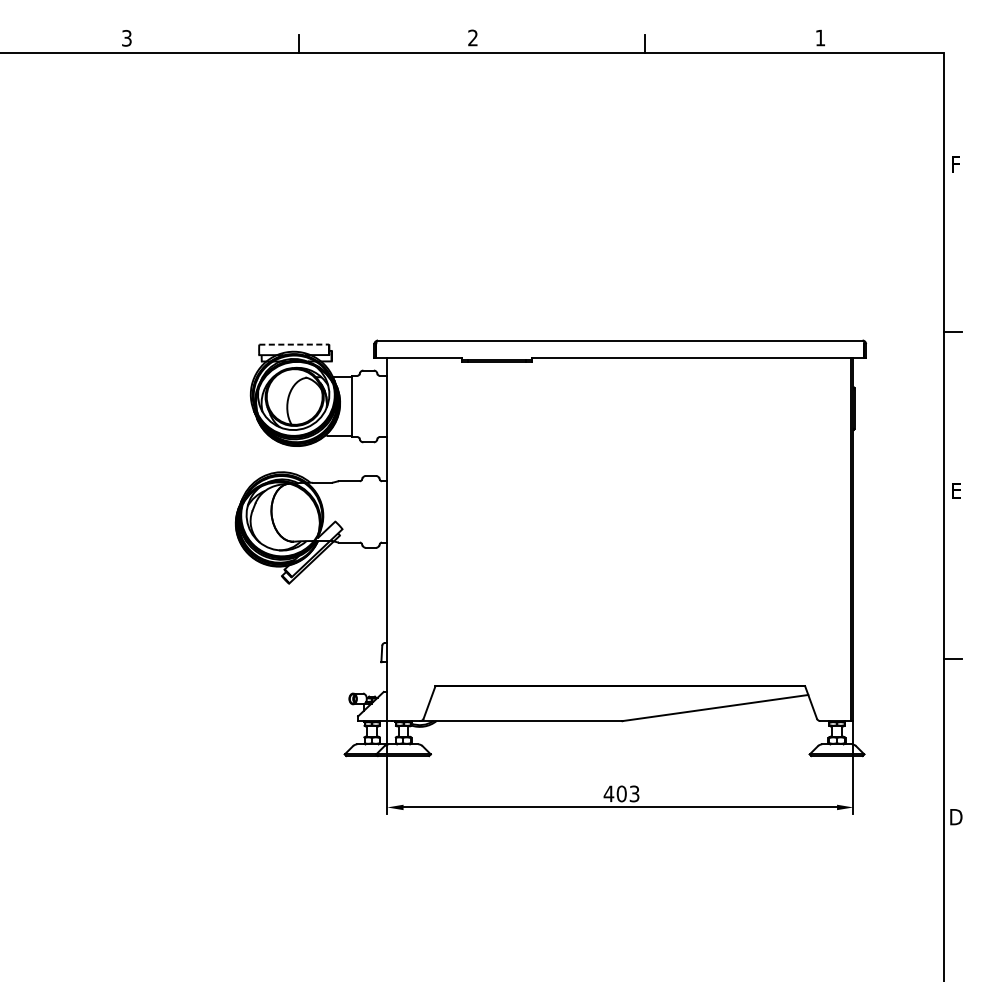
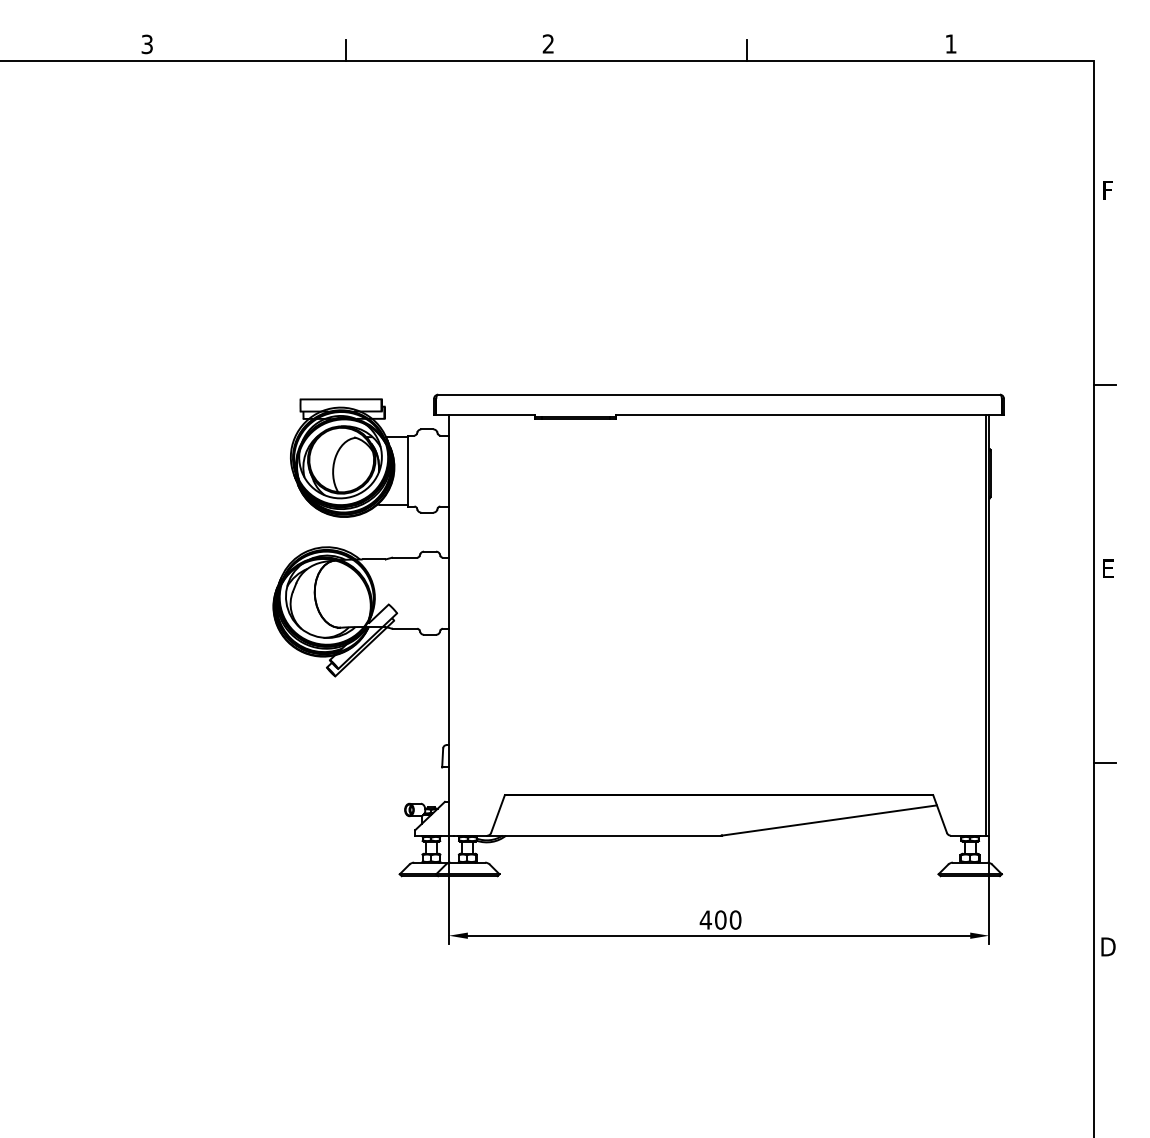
line: (294, 344) -> (341, 399), dashed -> solid
text: (634, 793) -> (735, 919), 403 -> 400

